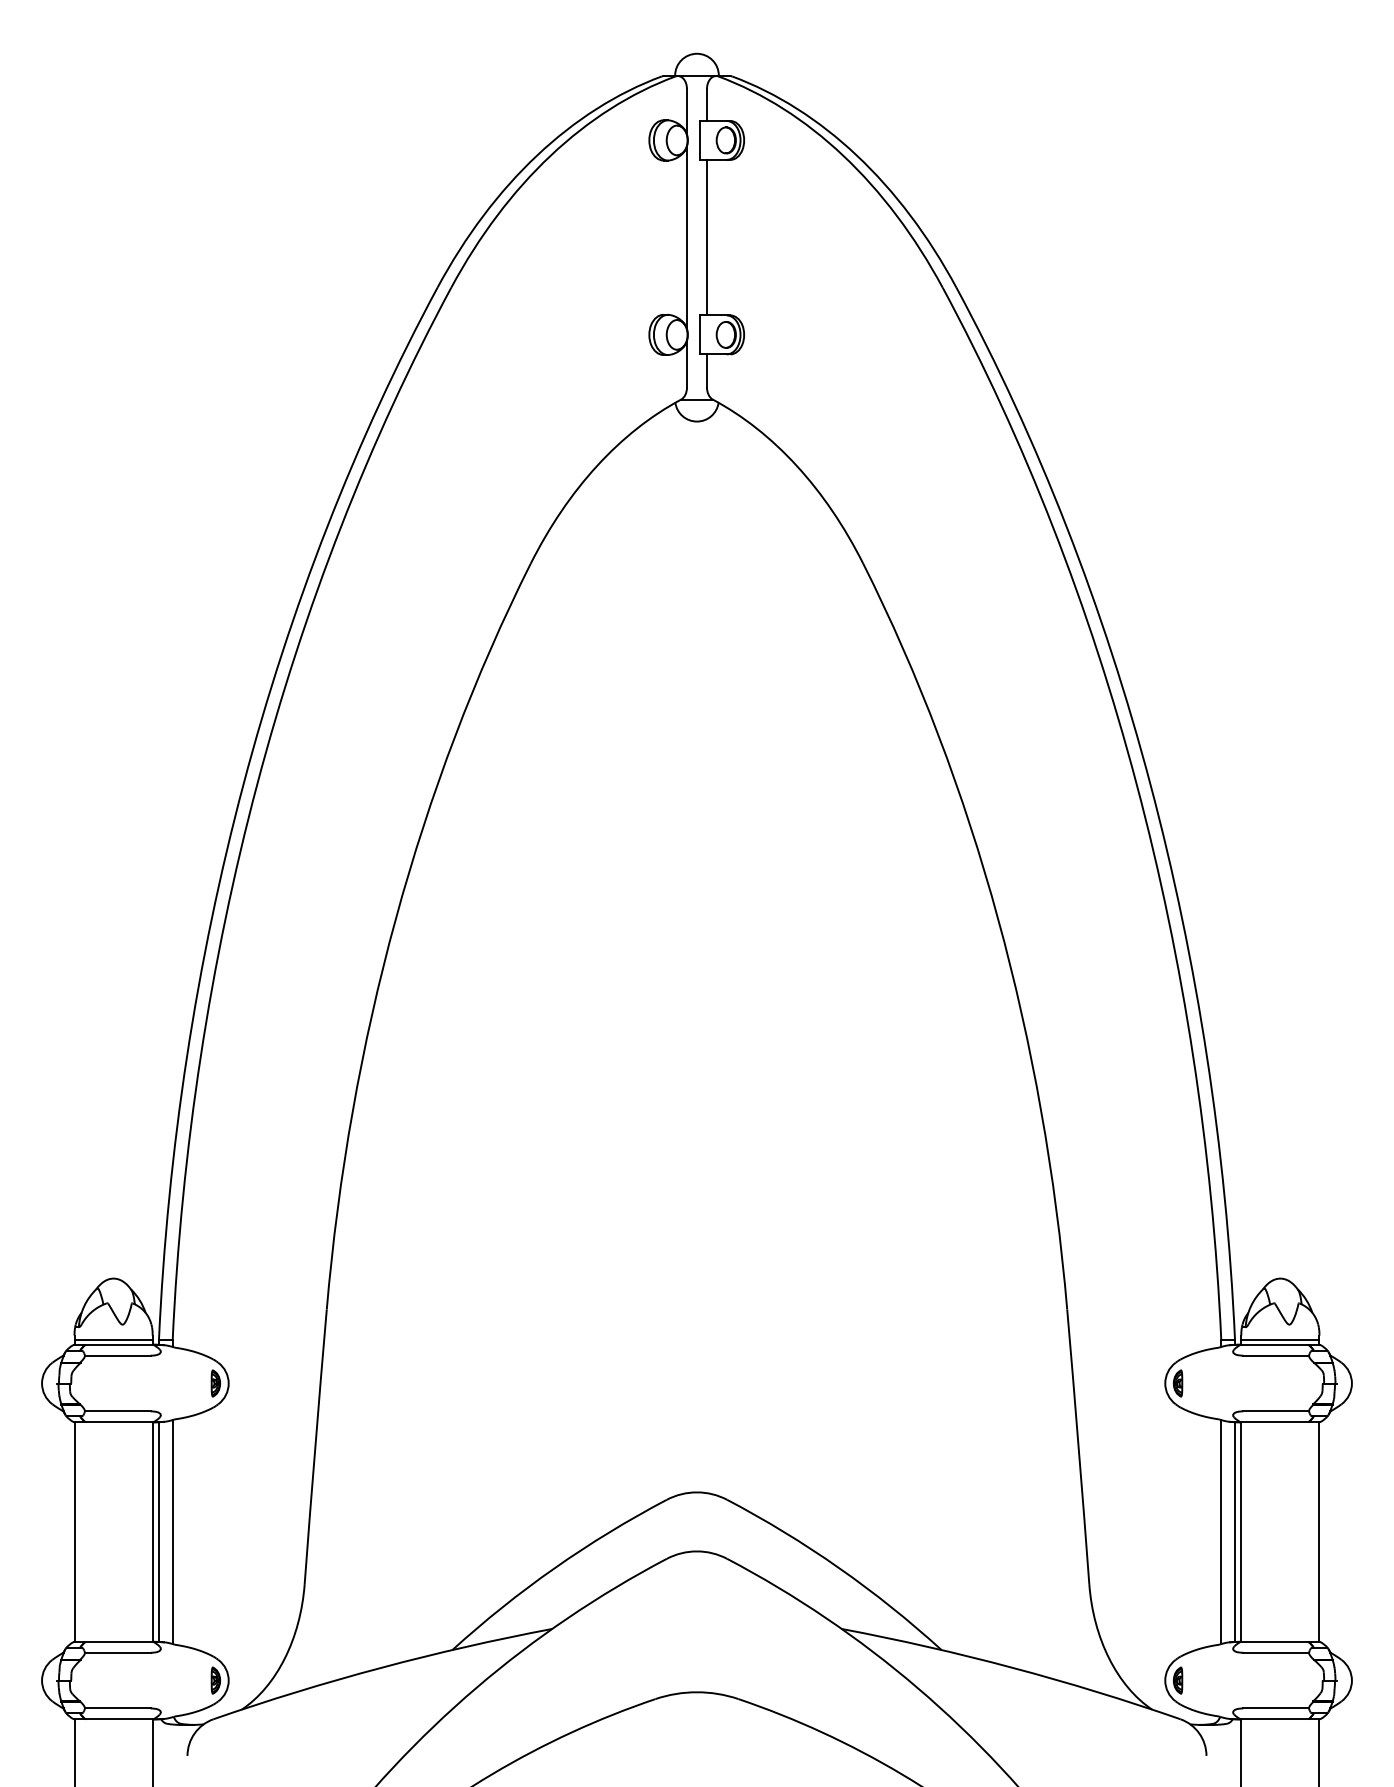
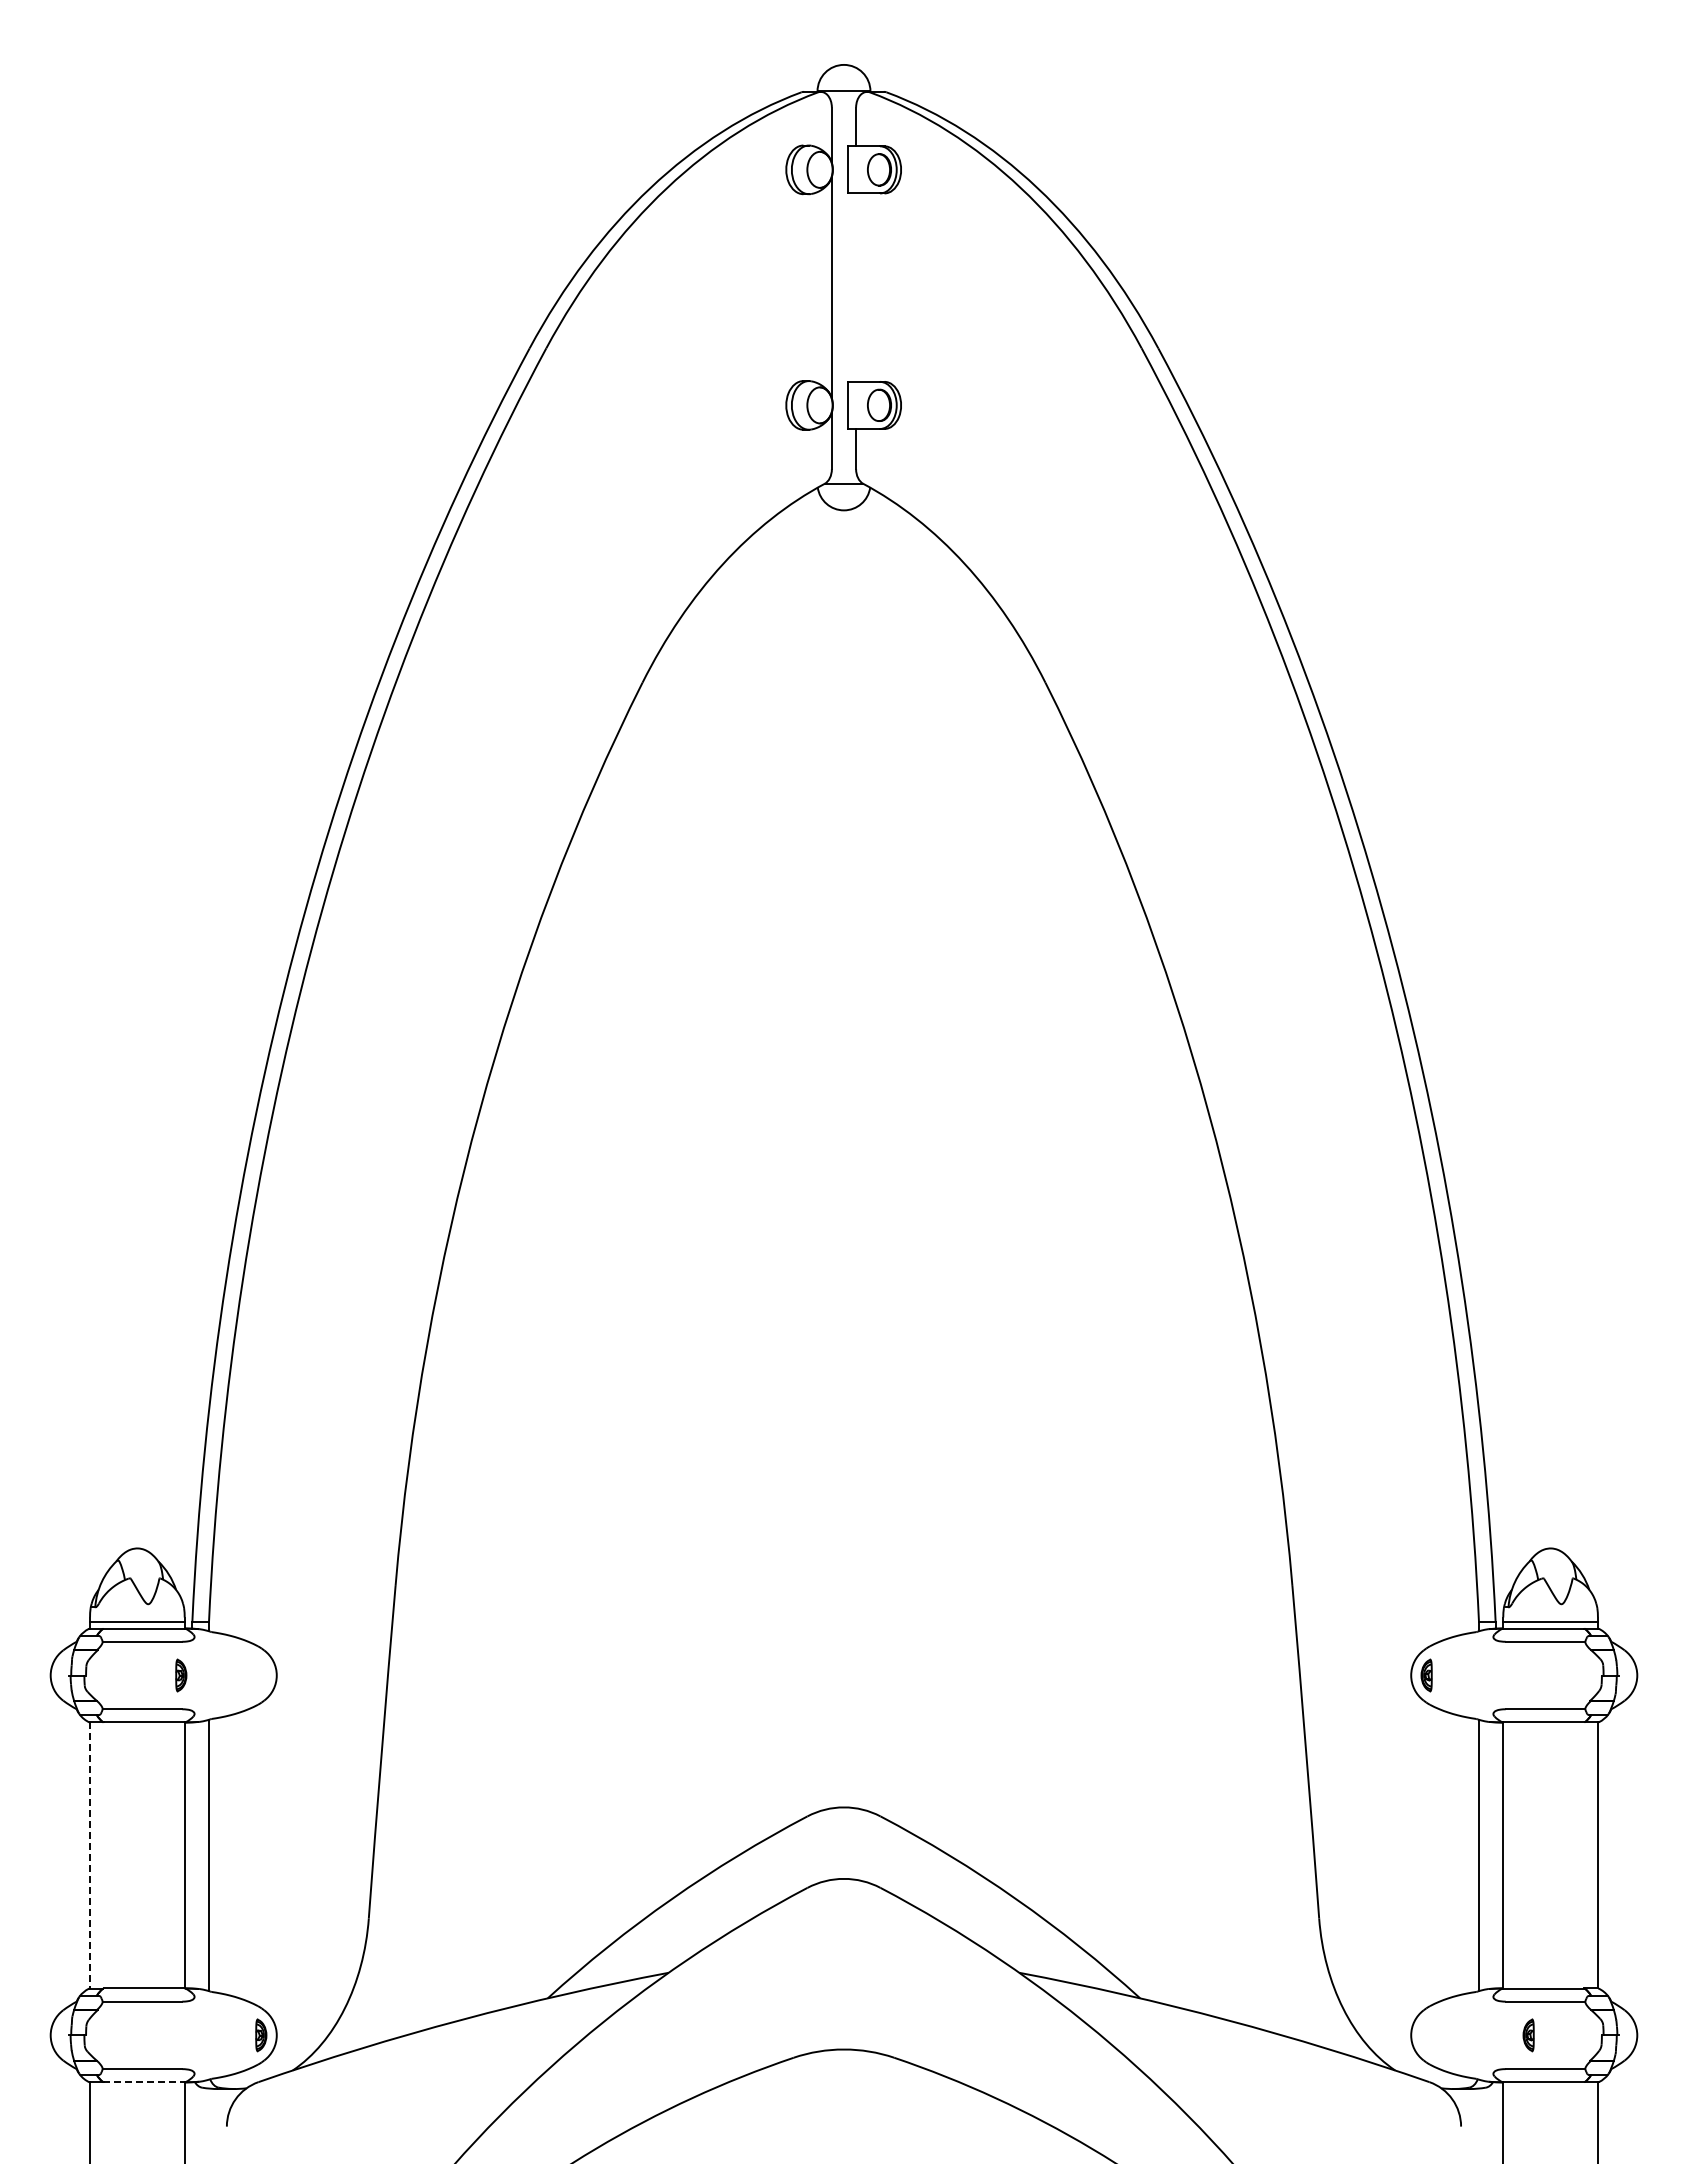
line: (707, 237) -> (856, 287), removed
part: (216, 1383) -> (181, 1675), moved
line: (74, 1532) -> (90, 1856), solid -> dashed
line: (159, 1532) -> (192, 1855), removed
line: (1234, 1532) -> (1495, 1855), removed
part: (1177, 1680) -> (1528, 2035), moved
line: (119, 1719) -> (144, 2082), solid -> dashed

